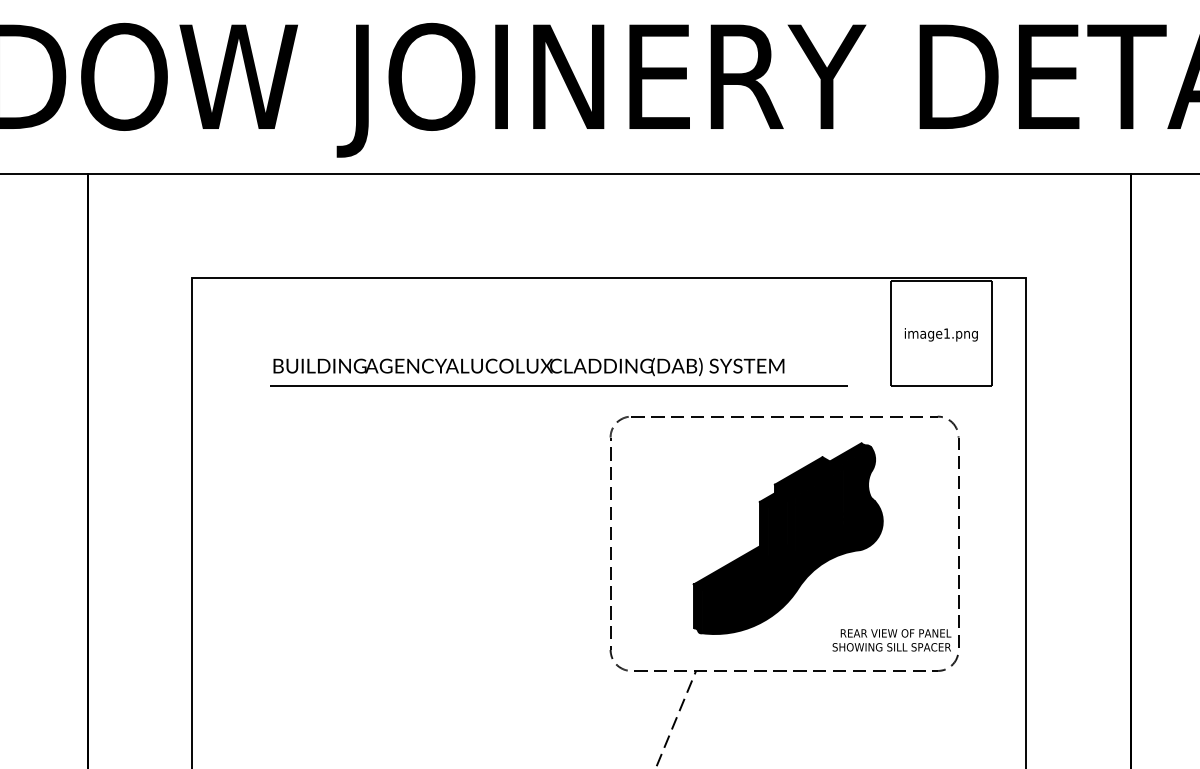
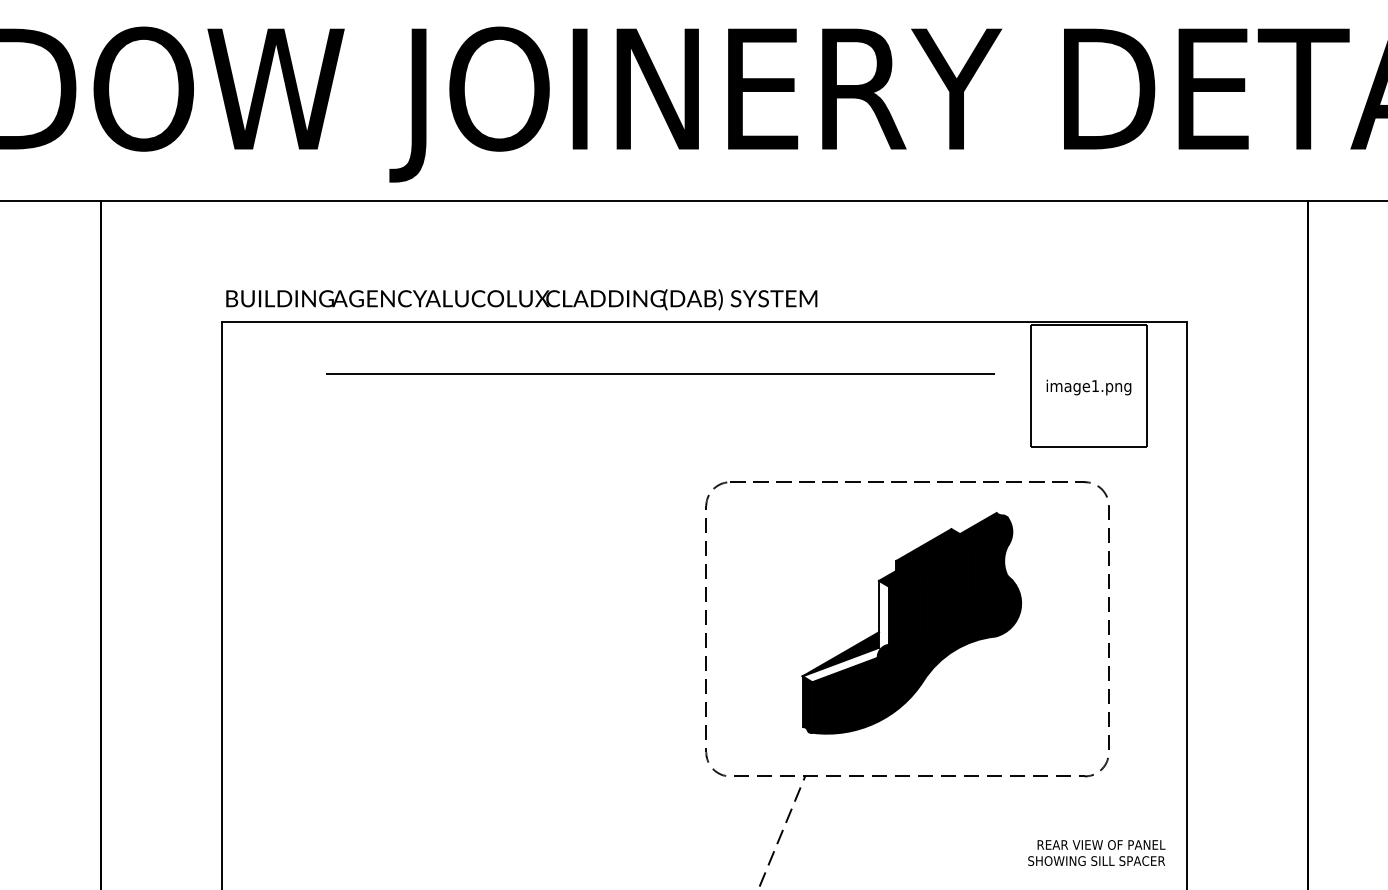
text: (528, 366) -> (521, 299), moved
line: (558, 385) -> (660, 373), moved
fill: (730, 545) -> (845, 631), removed
text: (891, 639) -> (1096, 852), moved

